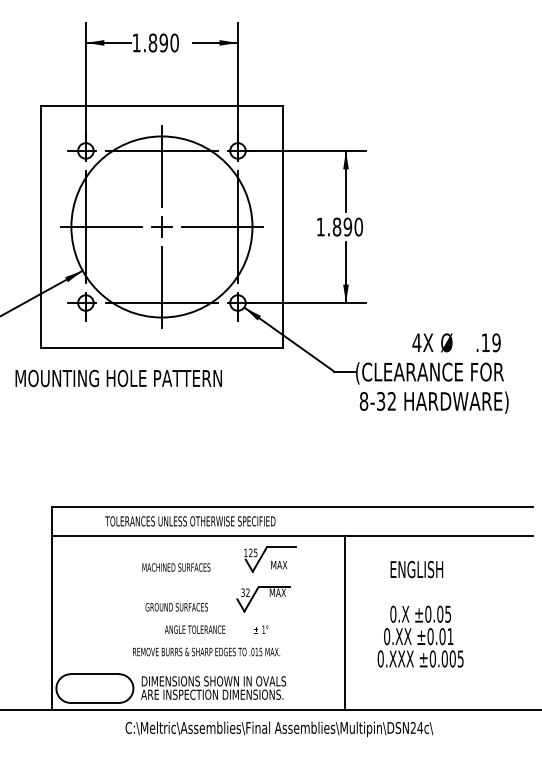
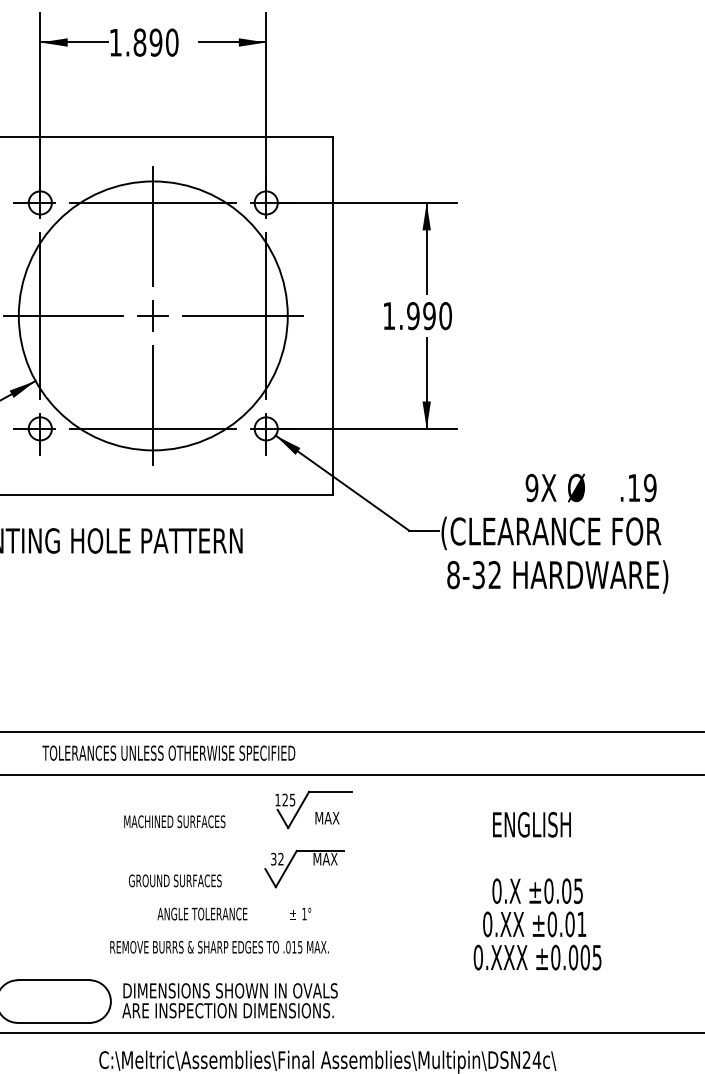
text: (336, 226) -> (412, 315), 1.890 -> 1.990
text: (416, 342) -> (531, 487), 4X -> 9X
text: (190, 521) -> (168, 753), moved
line: (345, 623) -> (425, 904), removed

